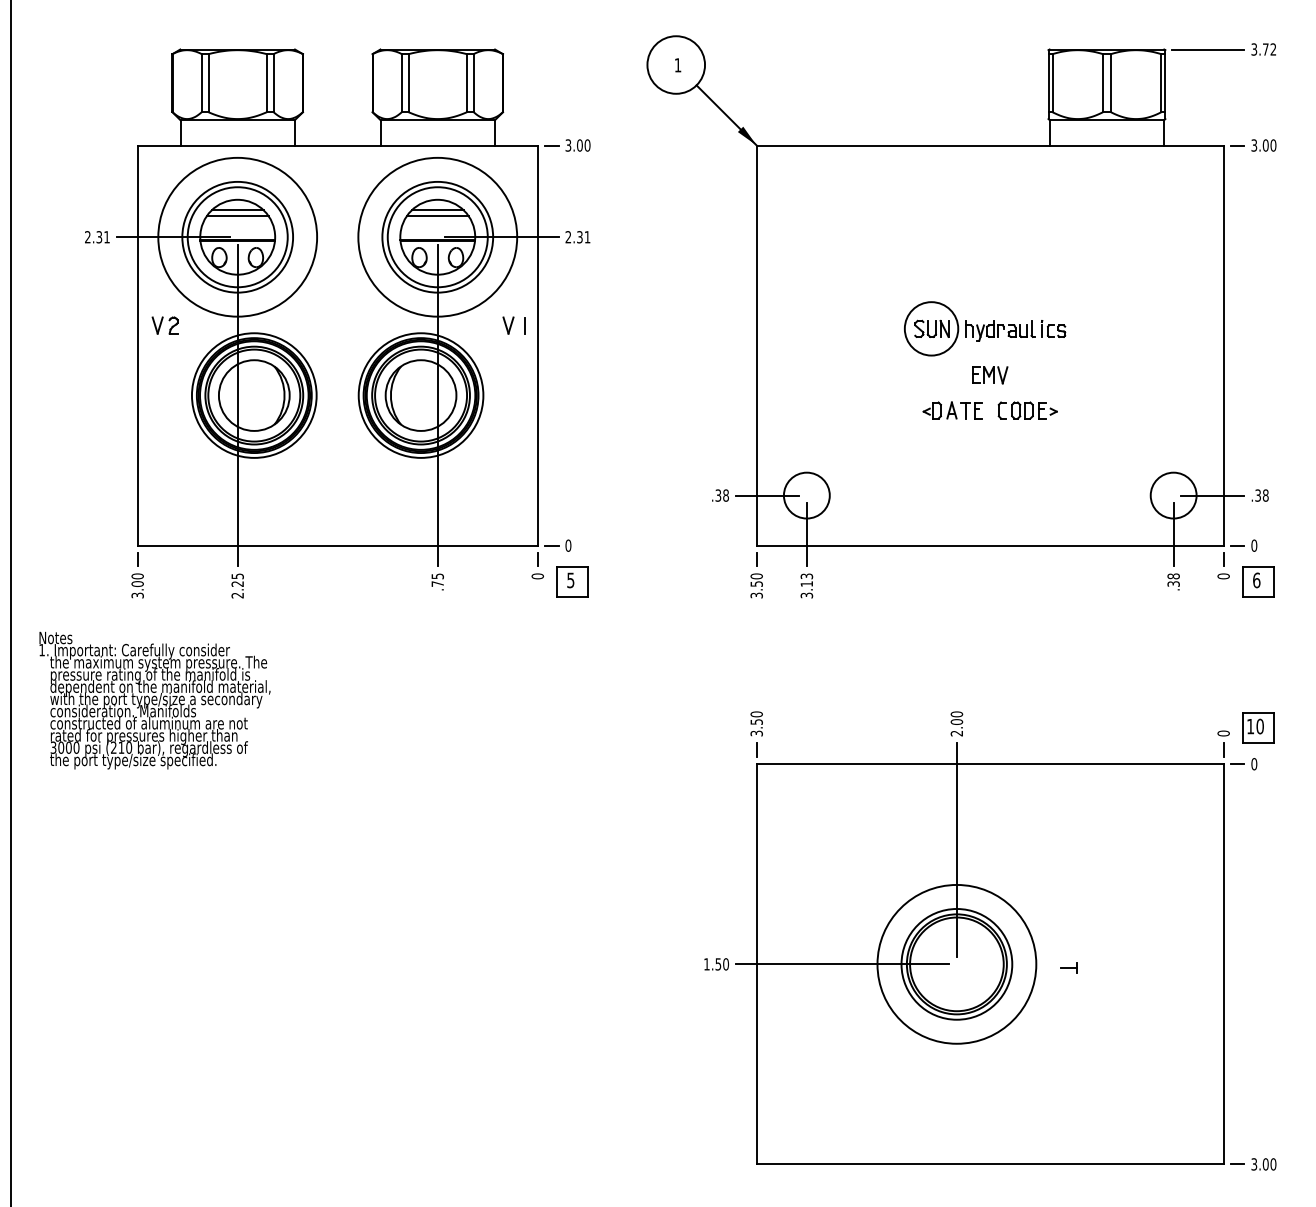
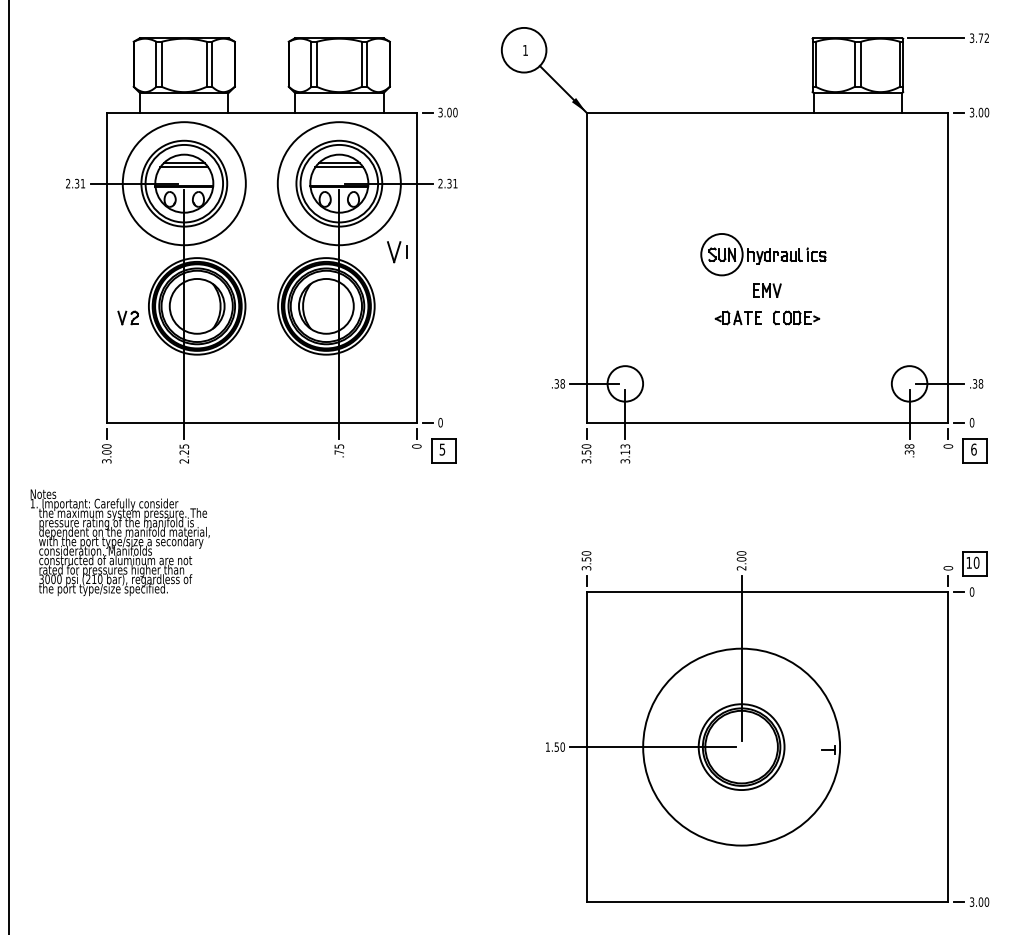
part: (164, 325) -> (127, 317), moved
part: (508, 325) -> (394, 252), size x1.6
circle: (956, 963) -> (741, 746), size x1.6

